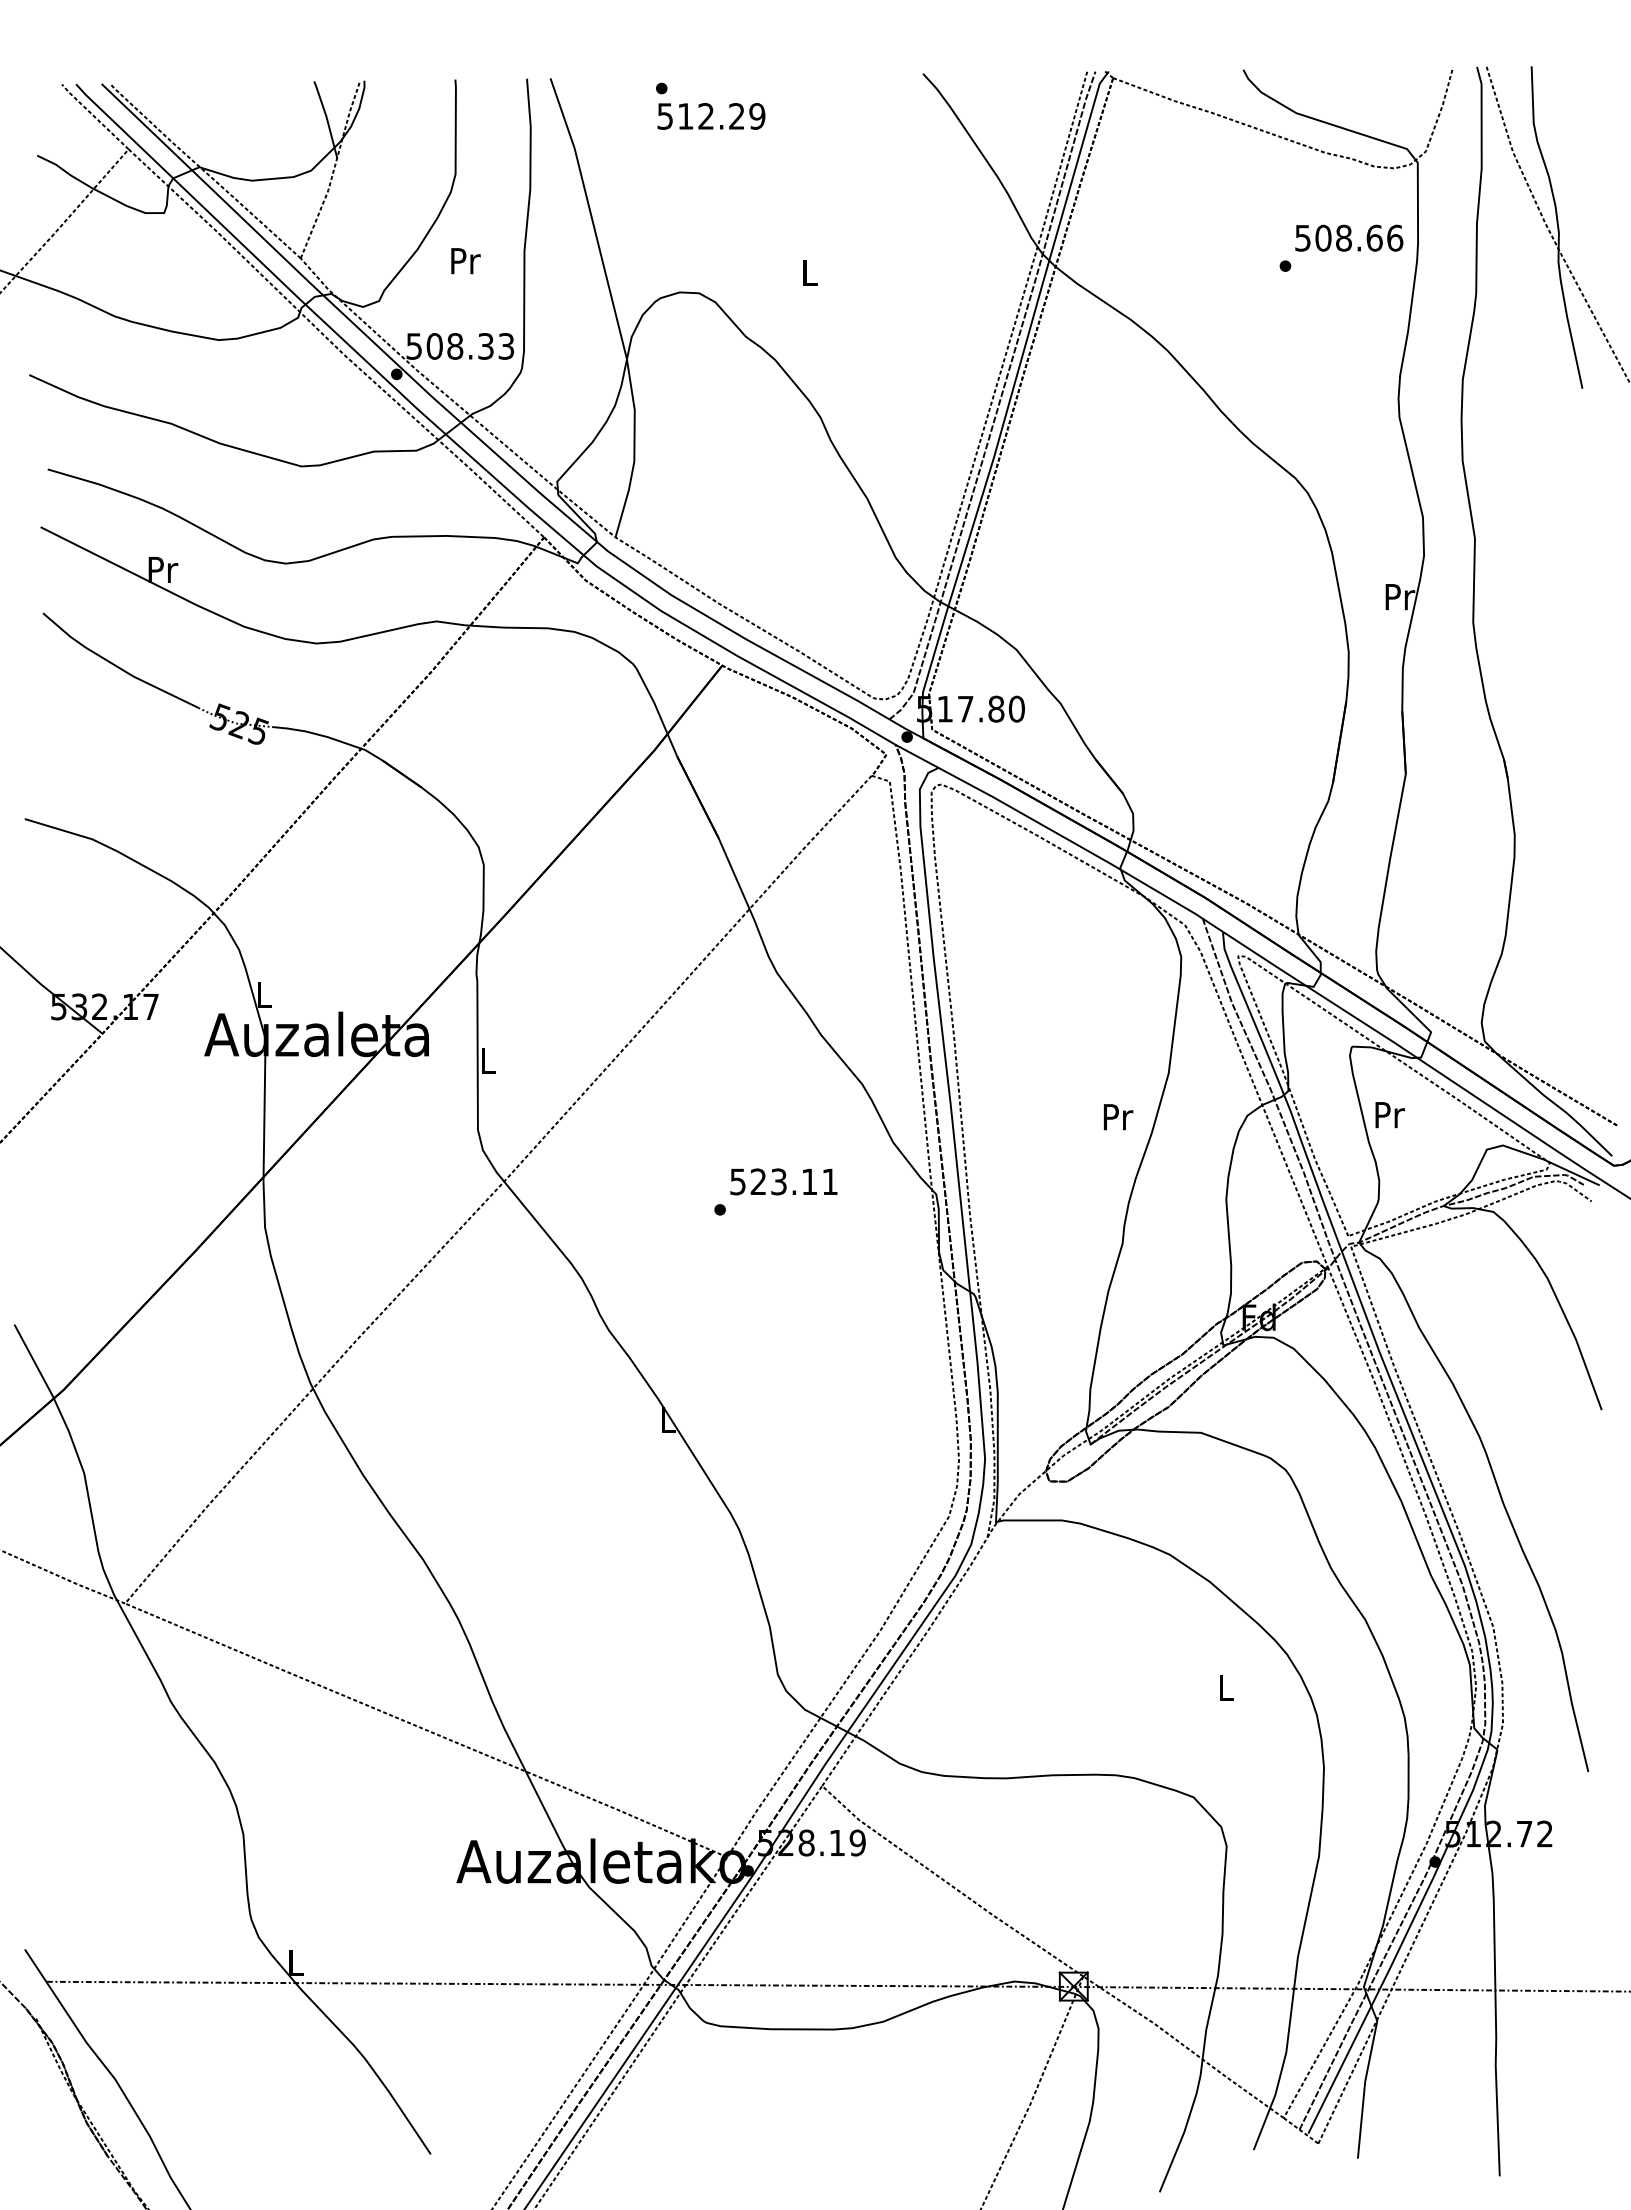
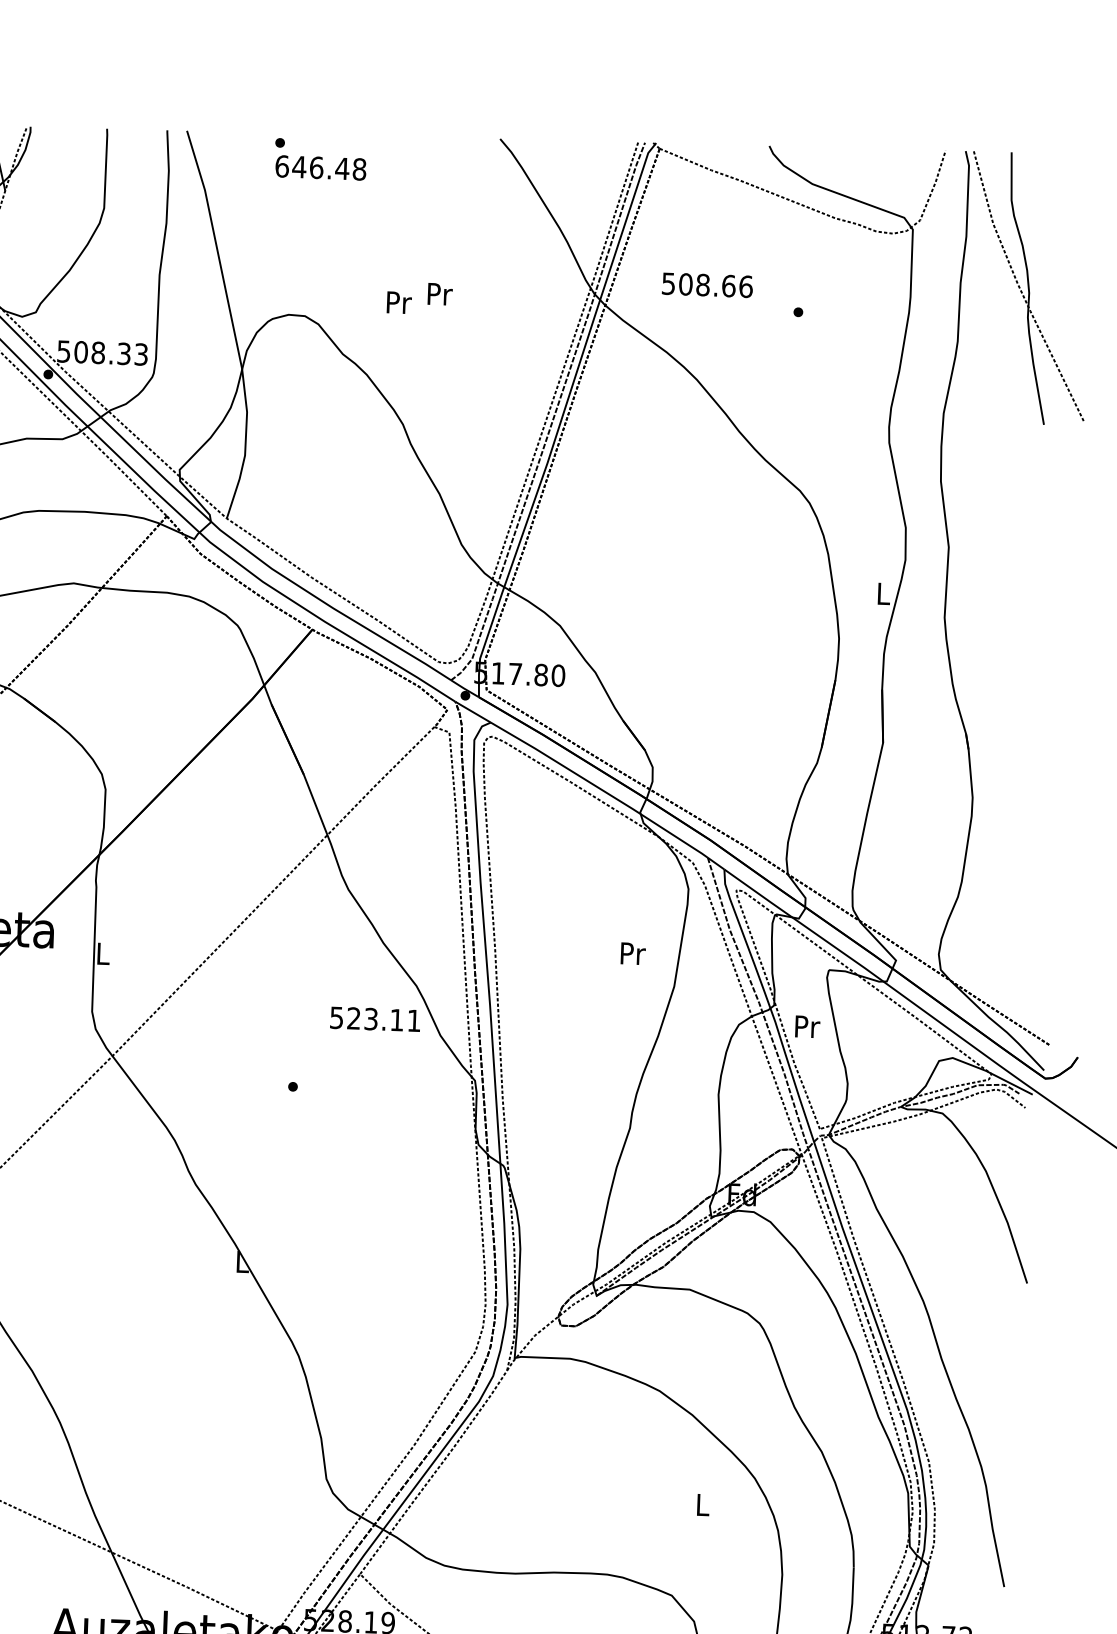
text: (711, 116) -> (321, 168), 512.29 -> 646.48
text: (1349, 237) -> (707, 284), moved
text: (465, 261) -> (439, 294), moved
text: (810, 273) -> (399, 303), L -> Pr
text: (1400, 597) -> (884, 594), Pr -> L
text: (1389, 1115) -> (807, 1027), moved
text: (1118, 1117) -> (633, 954), moved
text: (783, 1181) -> (375, 1018), moved

